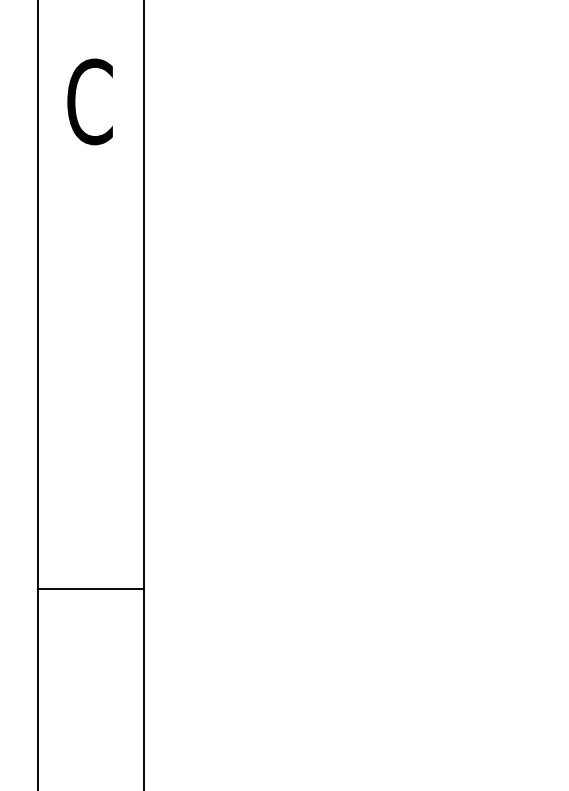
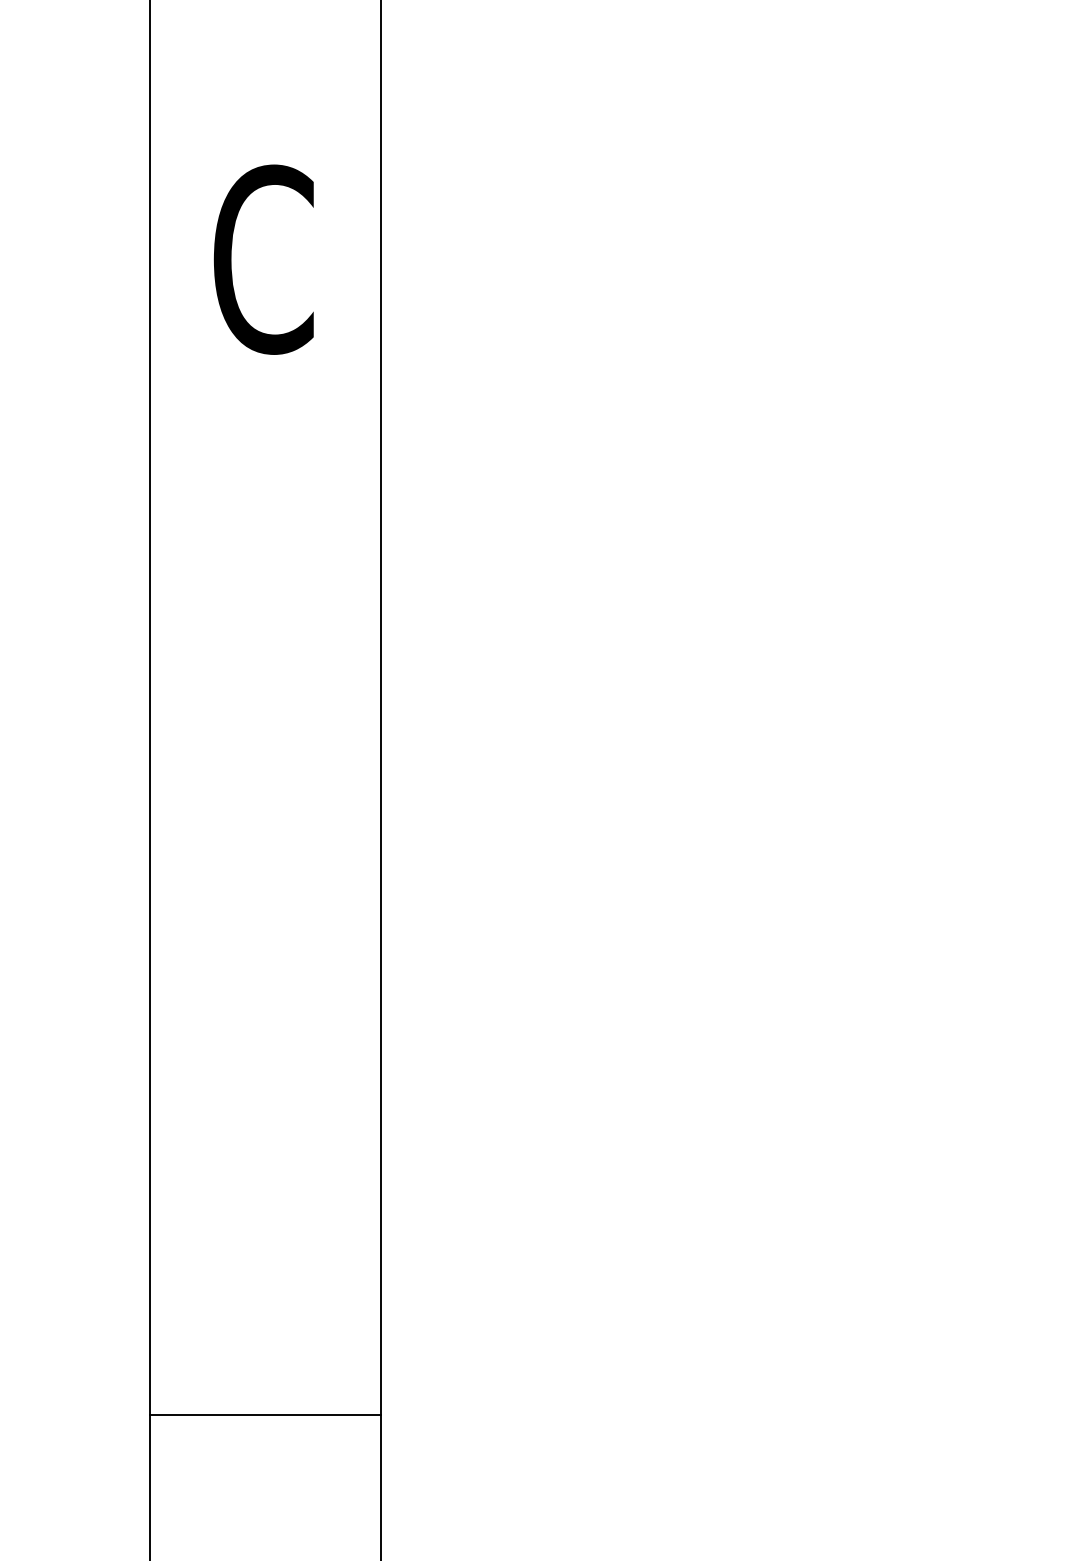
line: (90, 588) -> (264, 1415), moved

